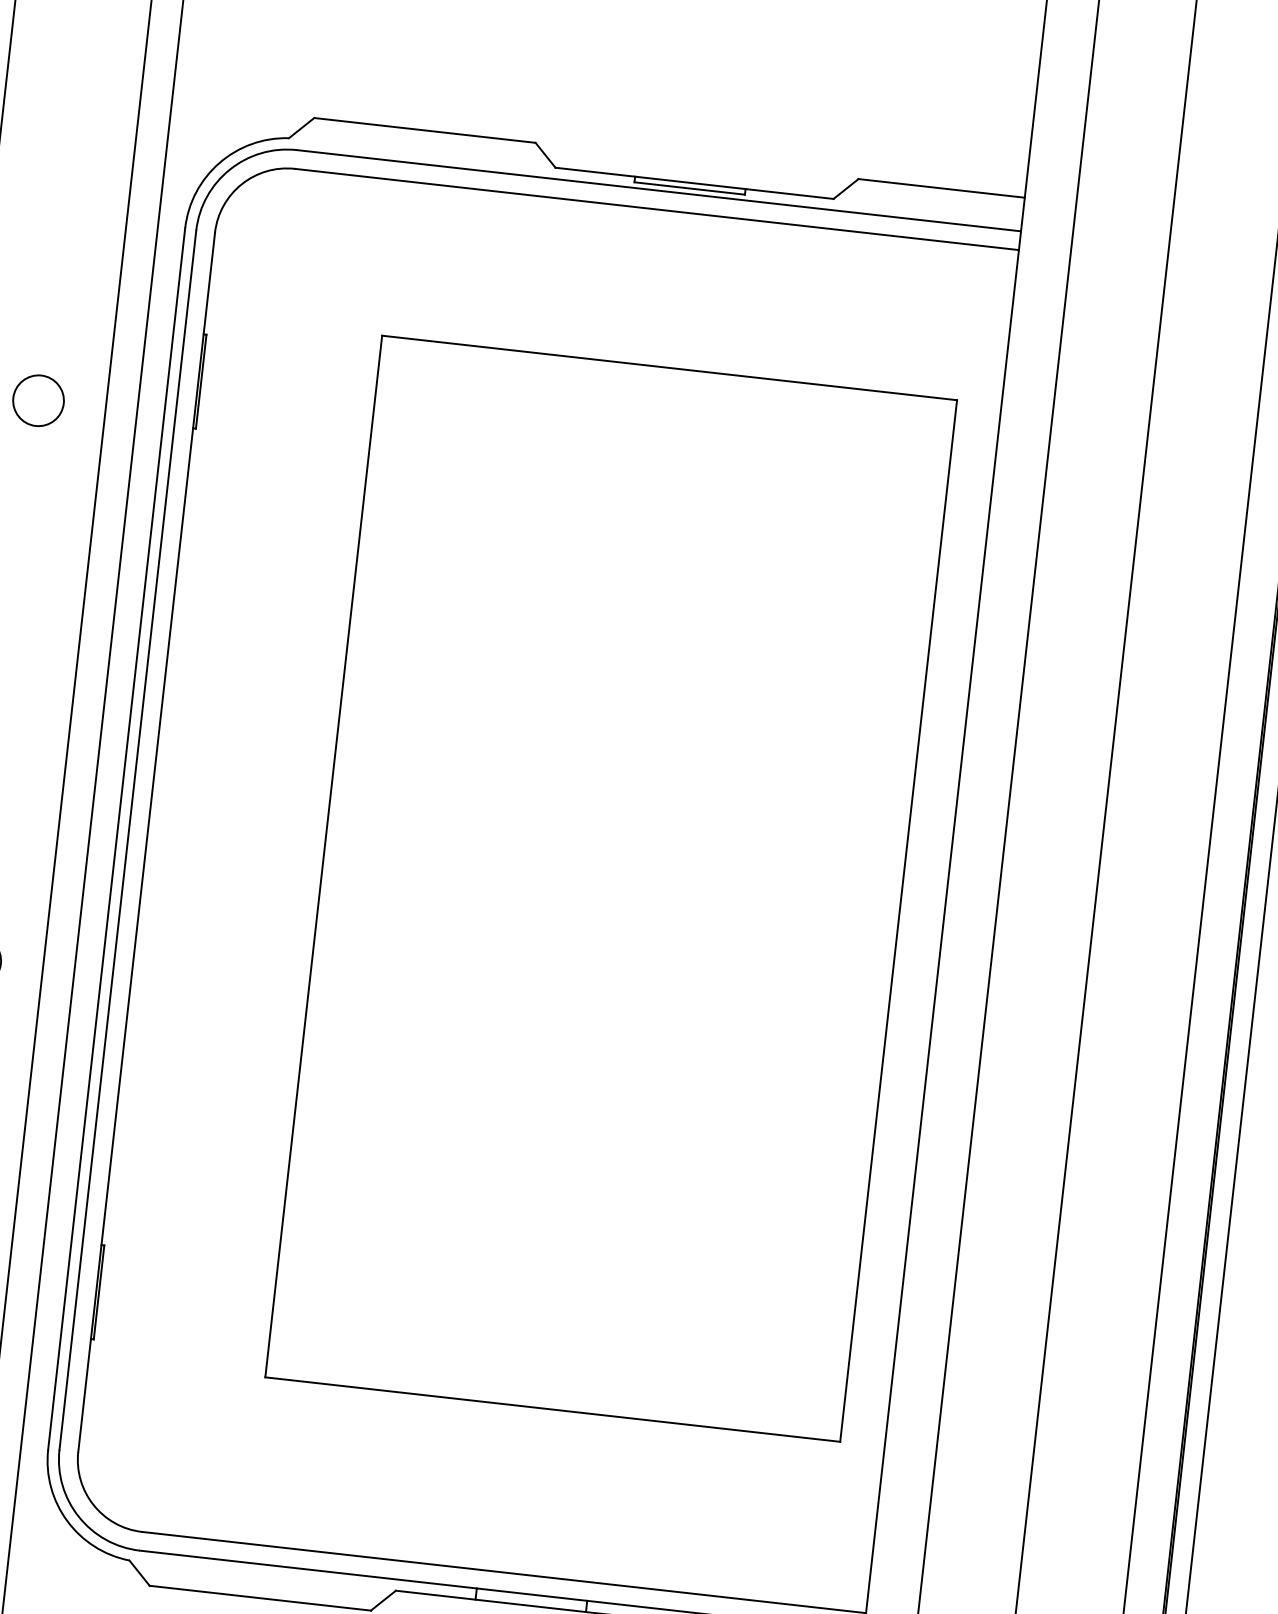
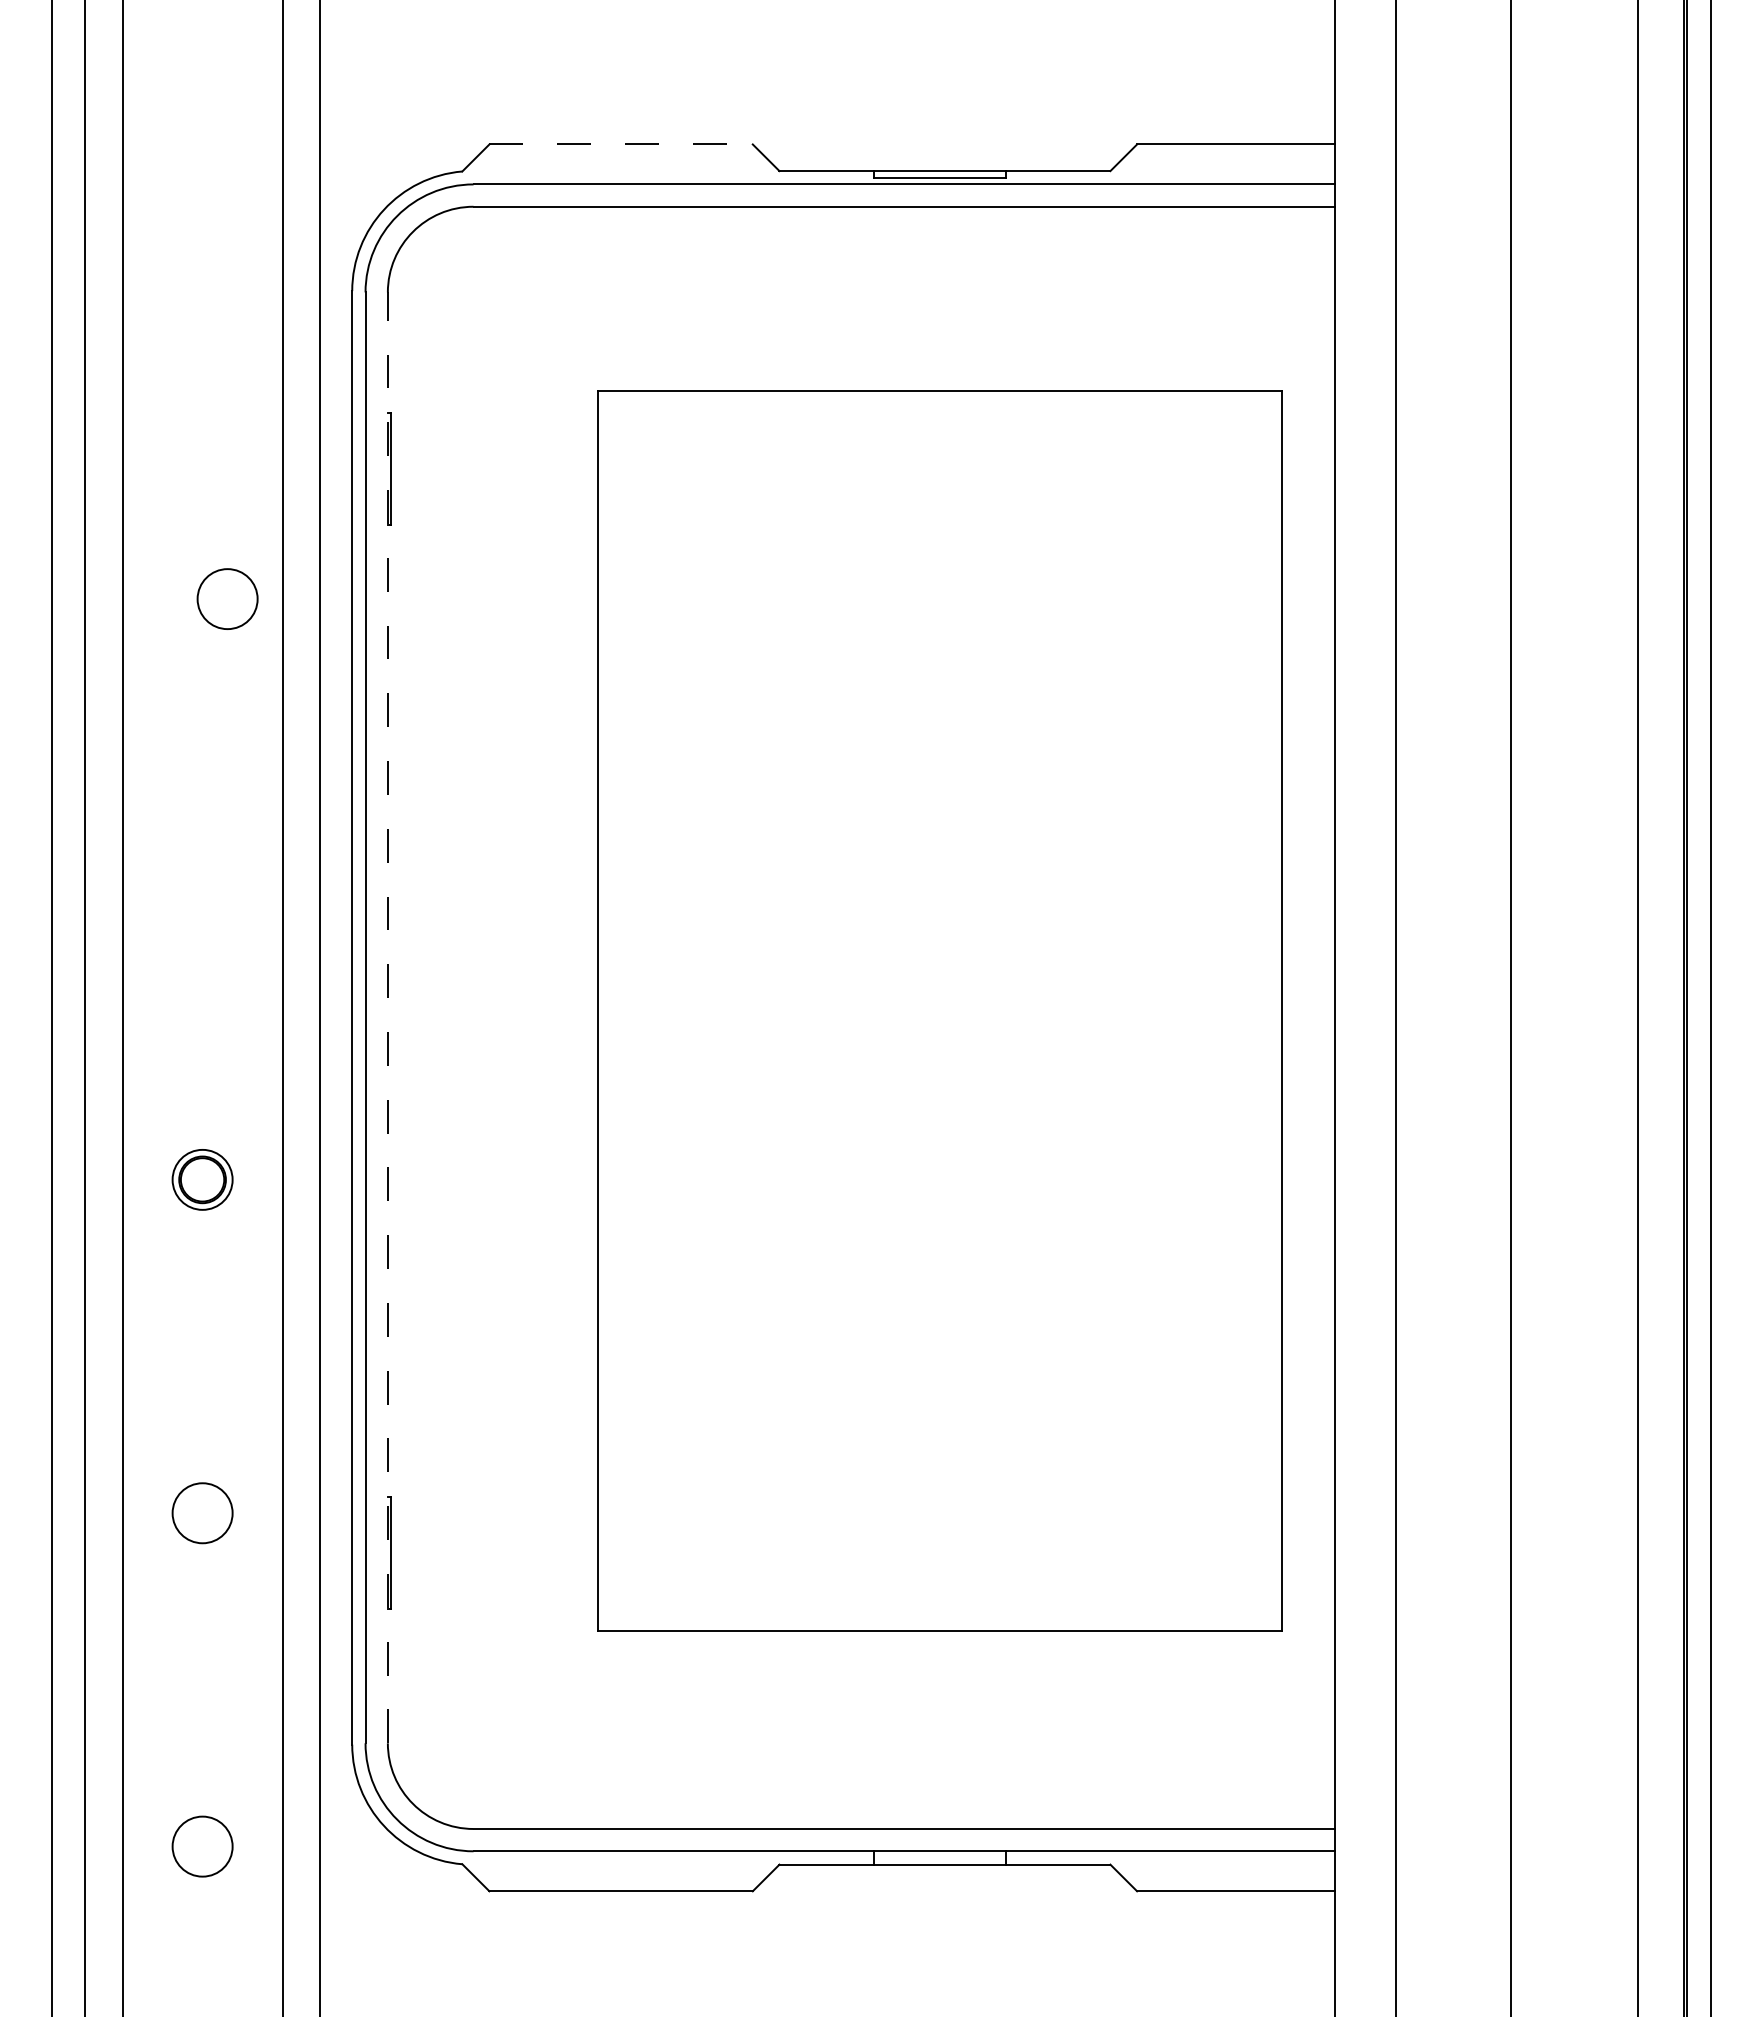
line: (425, 130) -> (621, 144), solid -> dashed
circle: (38, 400) -> (227, 598), moved
line: (146, 841) -> (387, 1017), solid -> dashed

